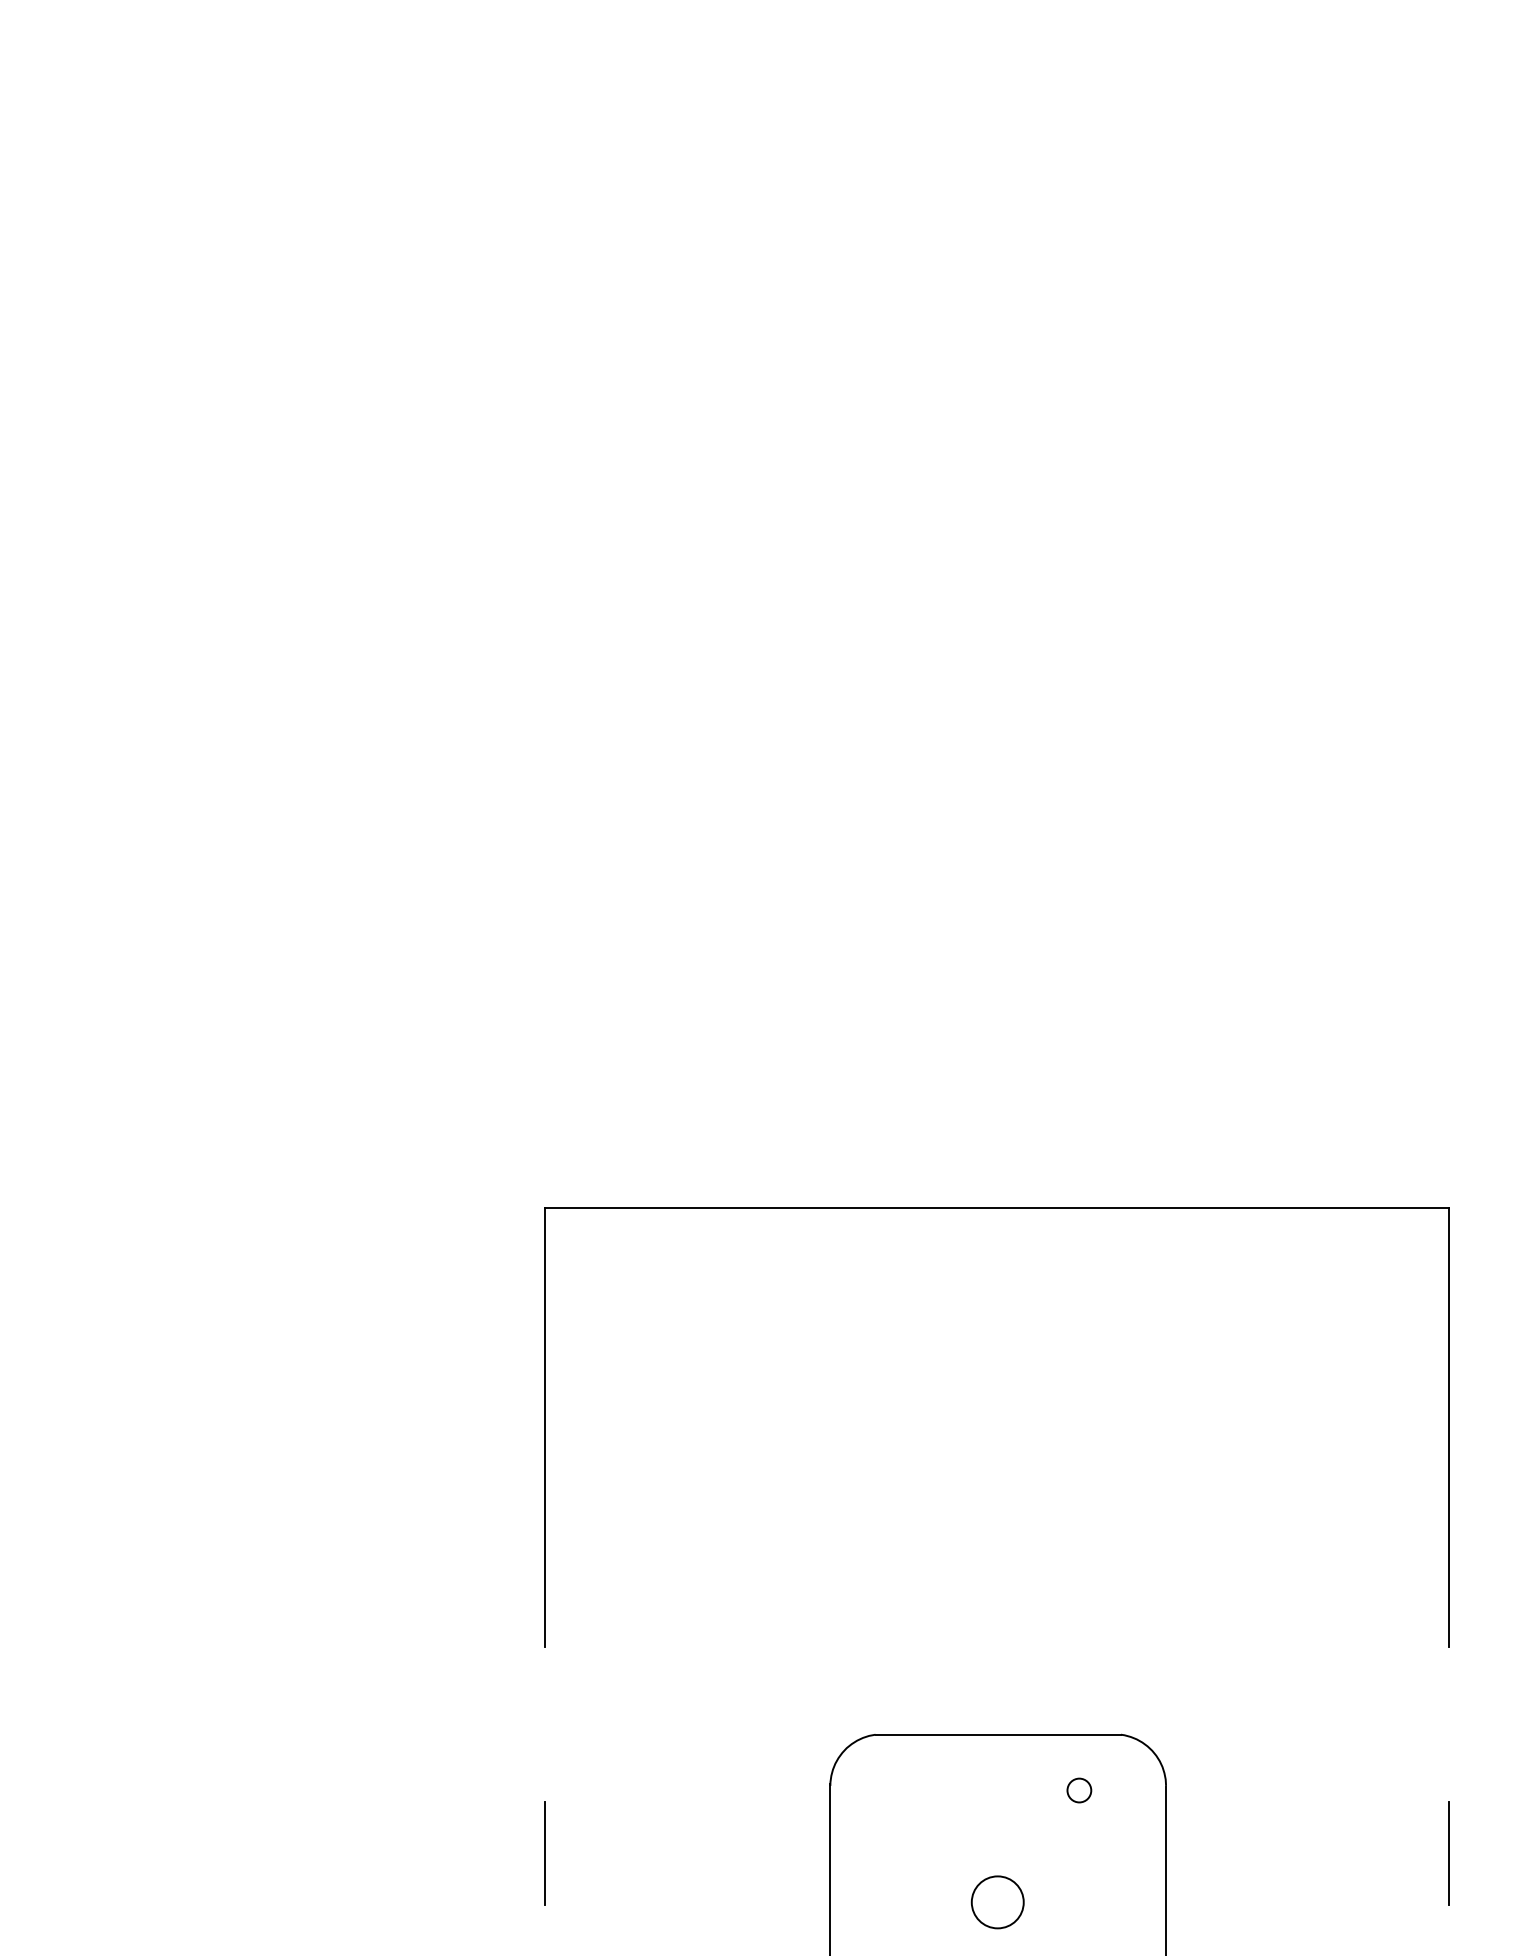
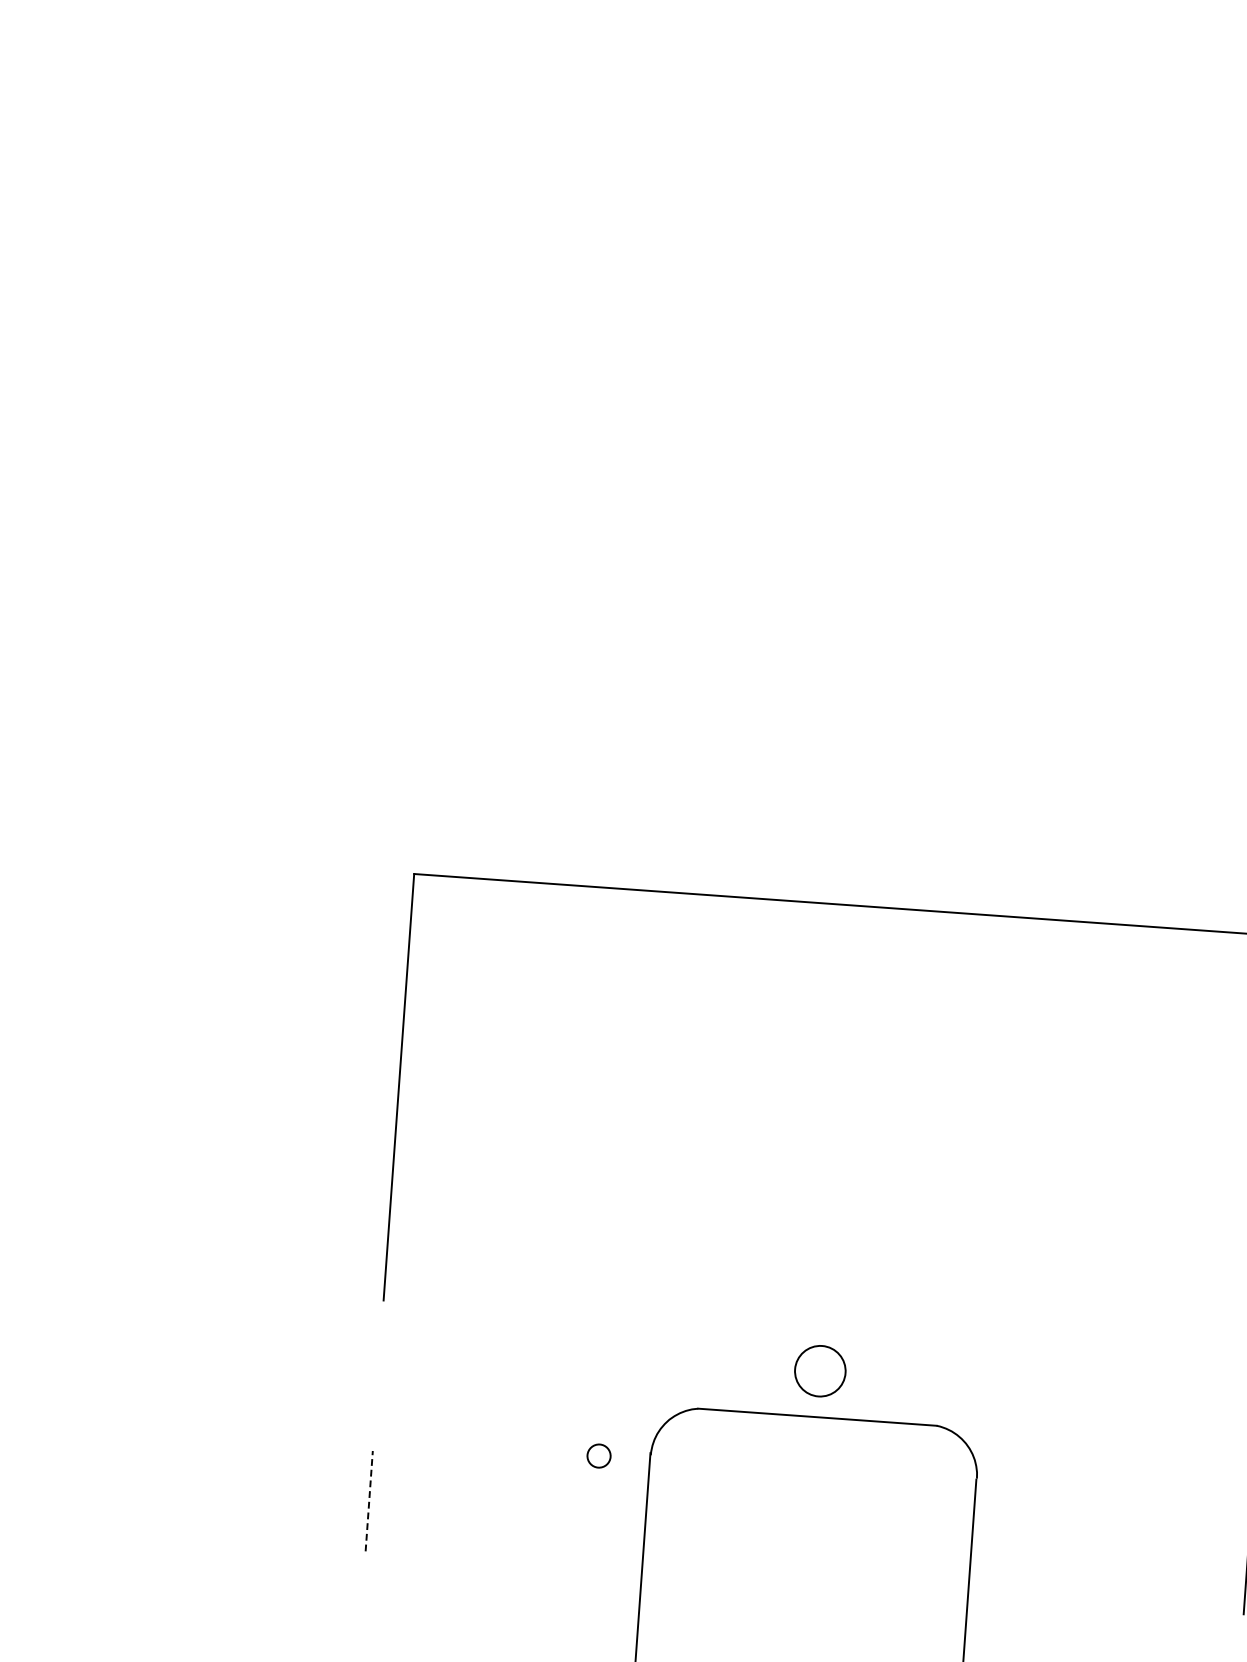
circle: (1079, 1790) -> (599, 1456), moved
line: (545, 1853) -> (369, 1501), solid -> dashed
circle: (997, 1902) -> (820, 1371), moved

